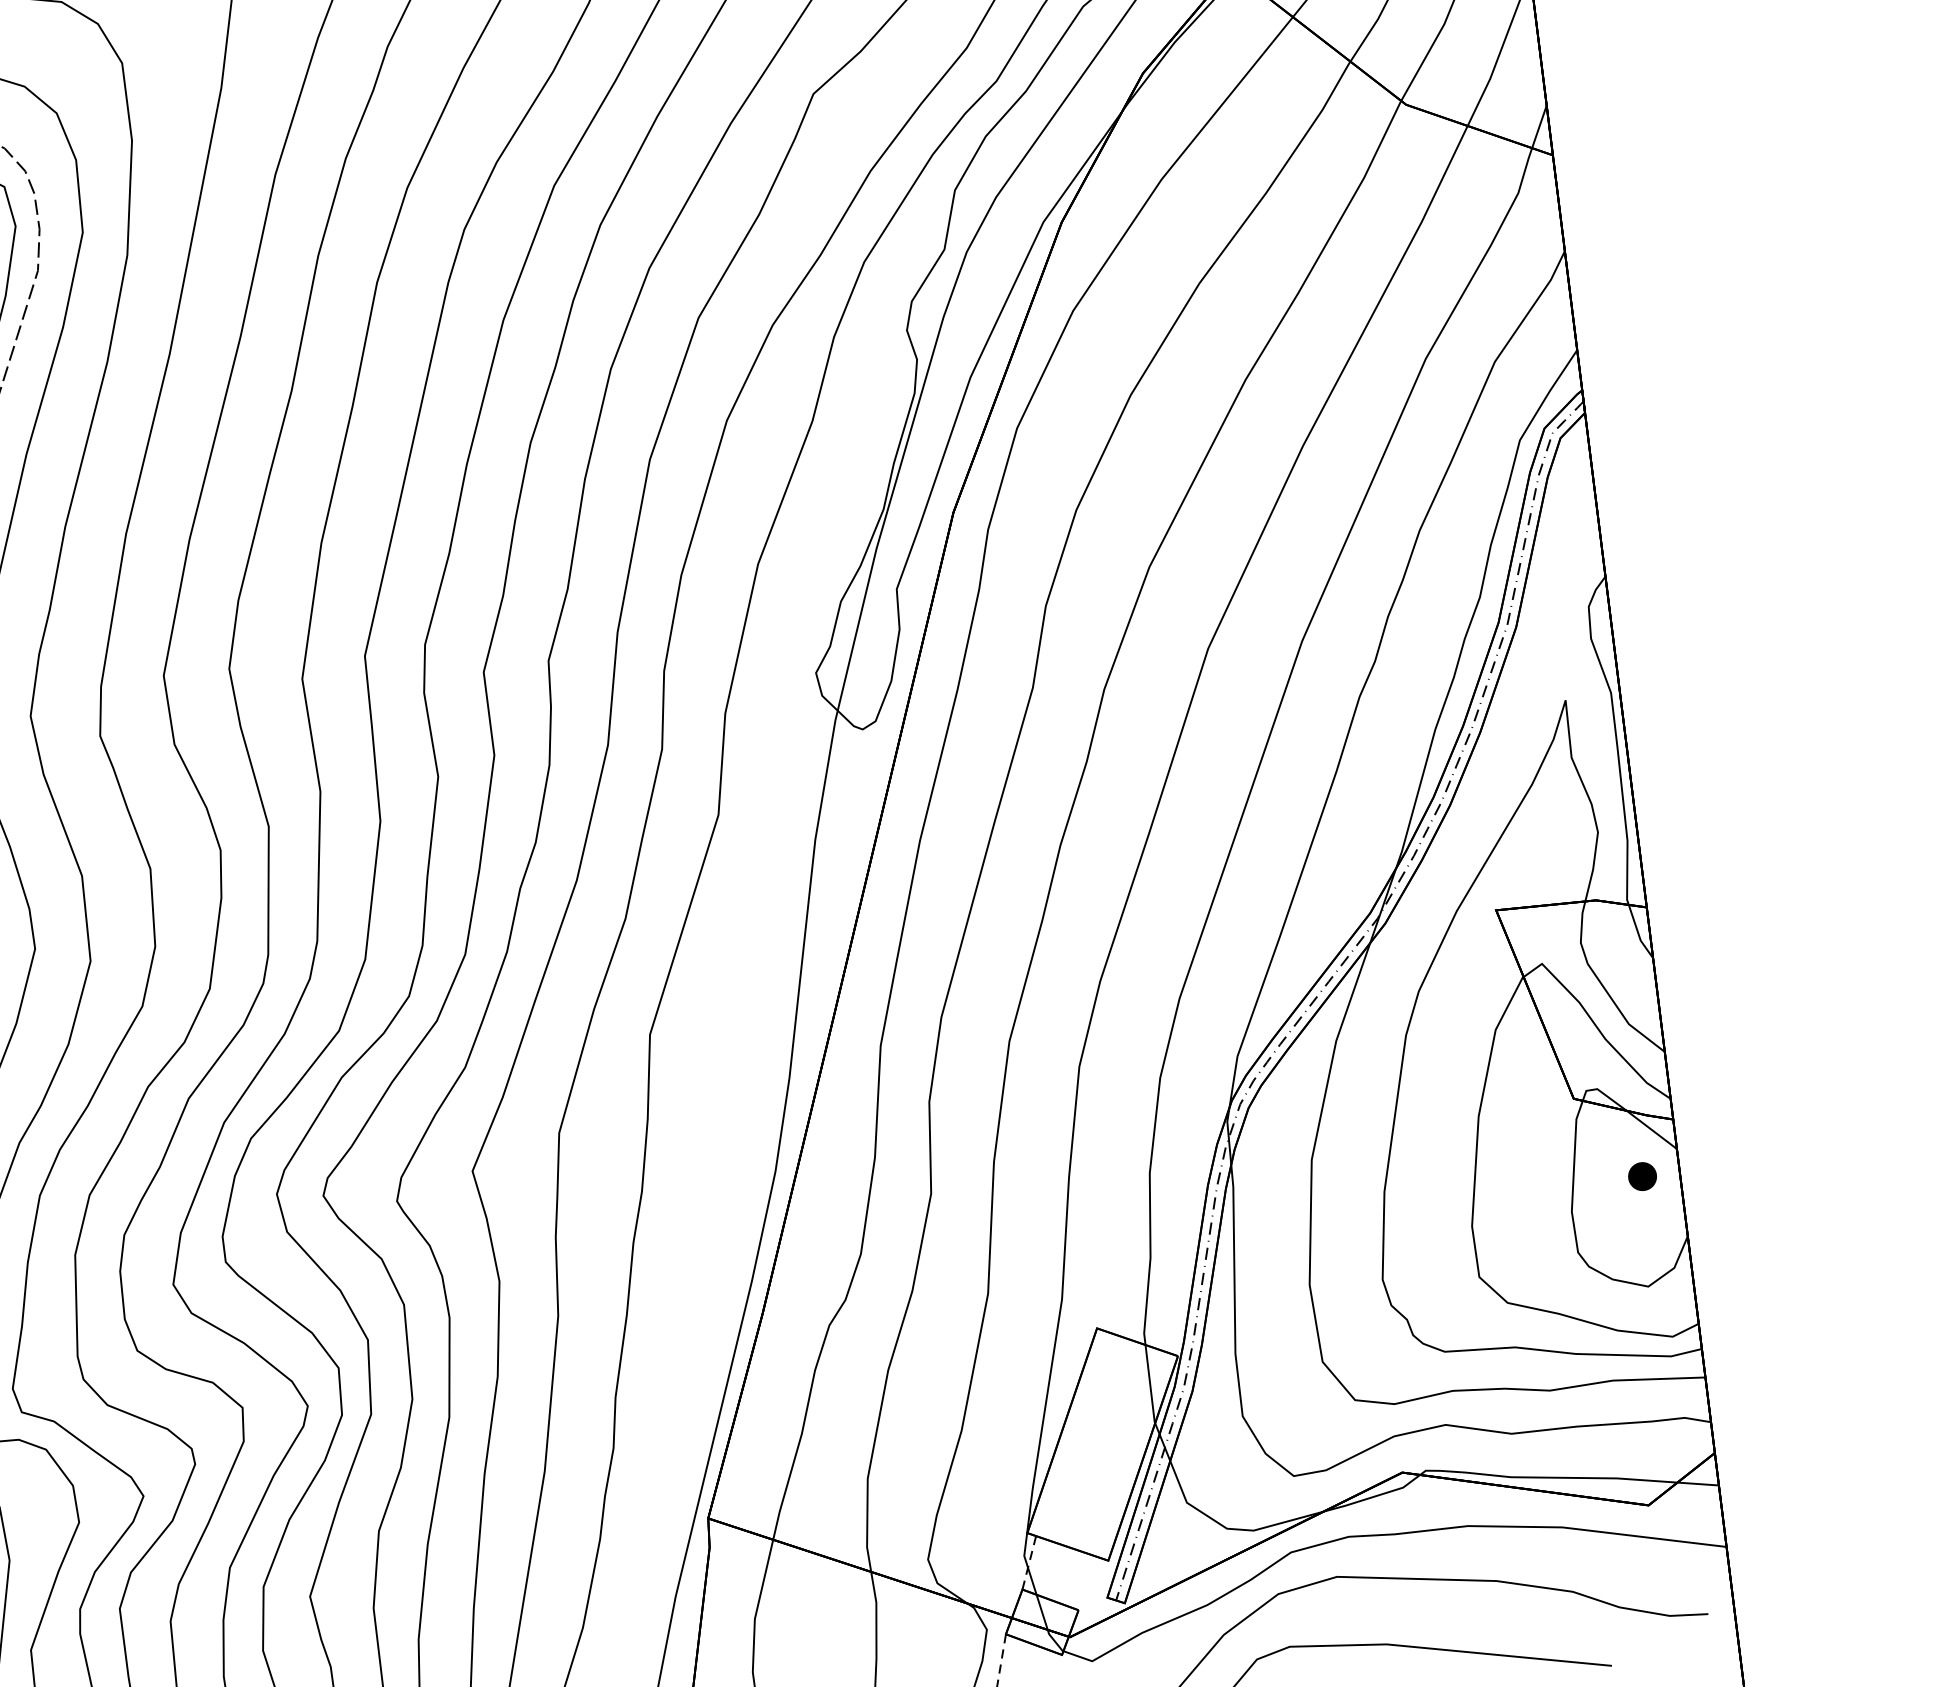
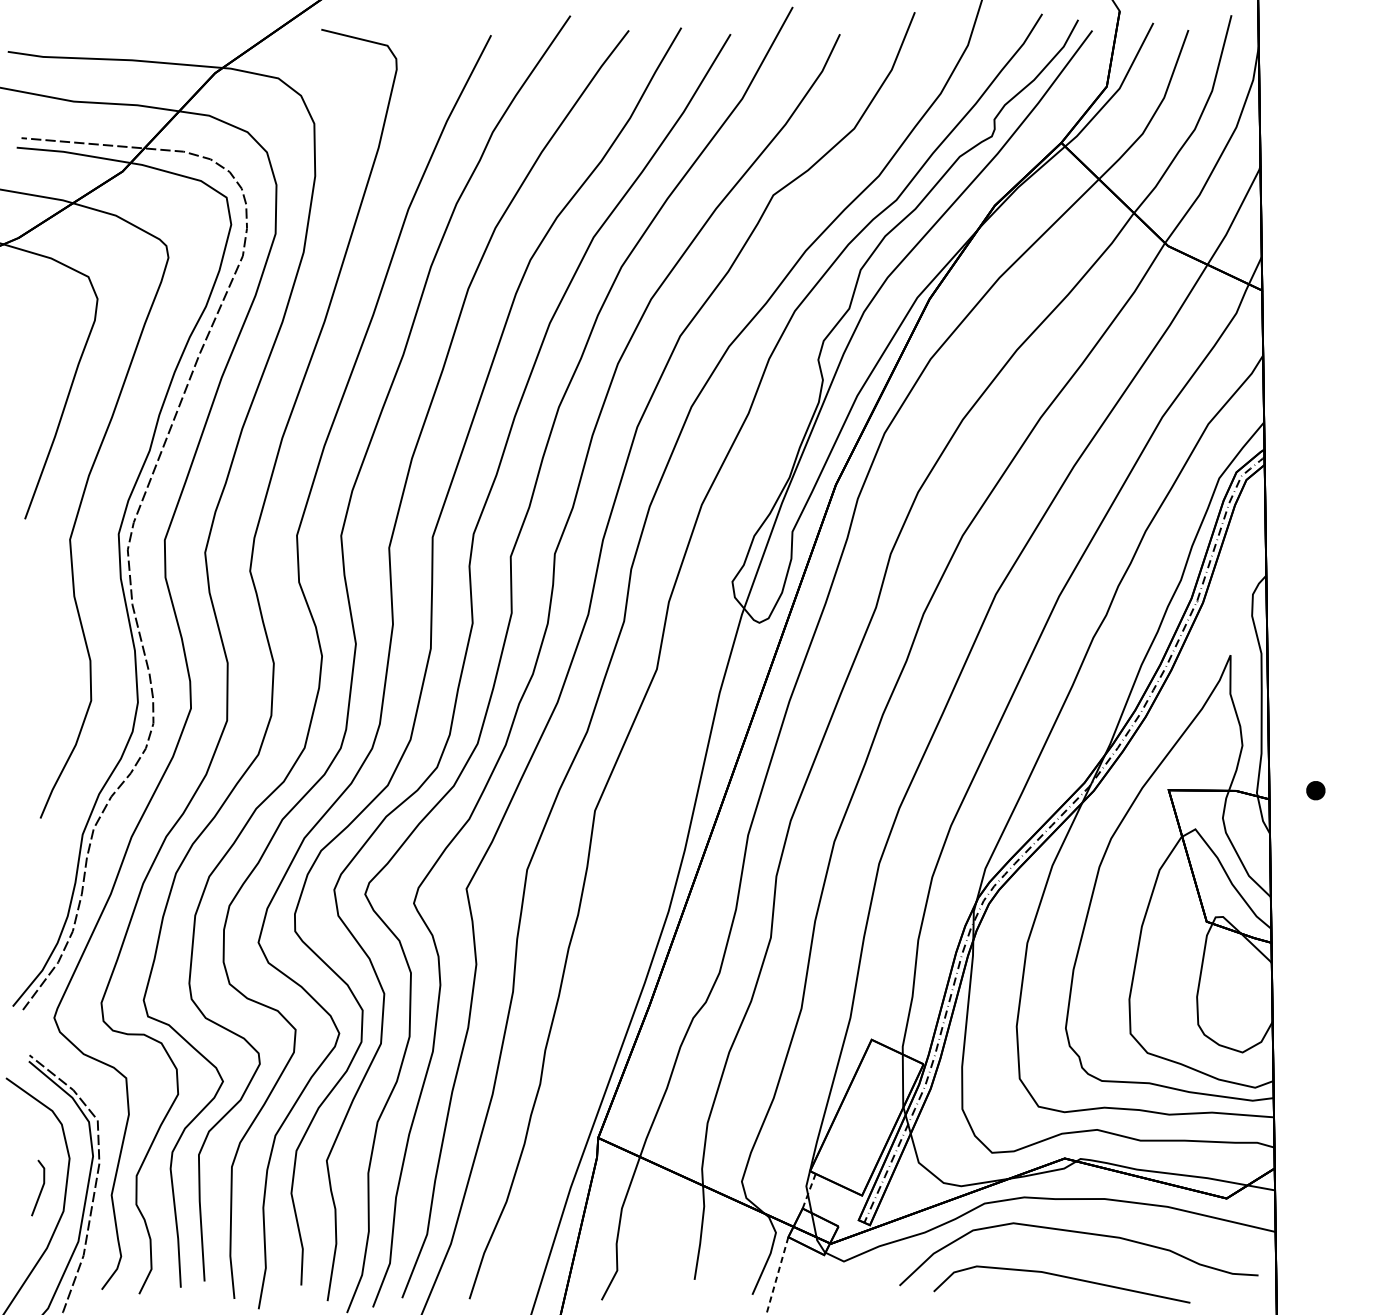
part: (1641, 1176) -> (1315, 790), moved

